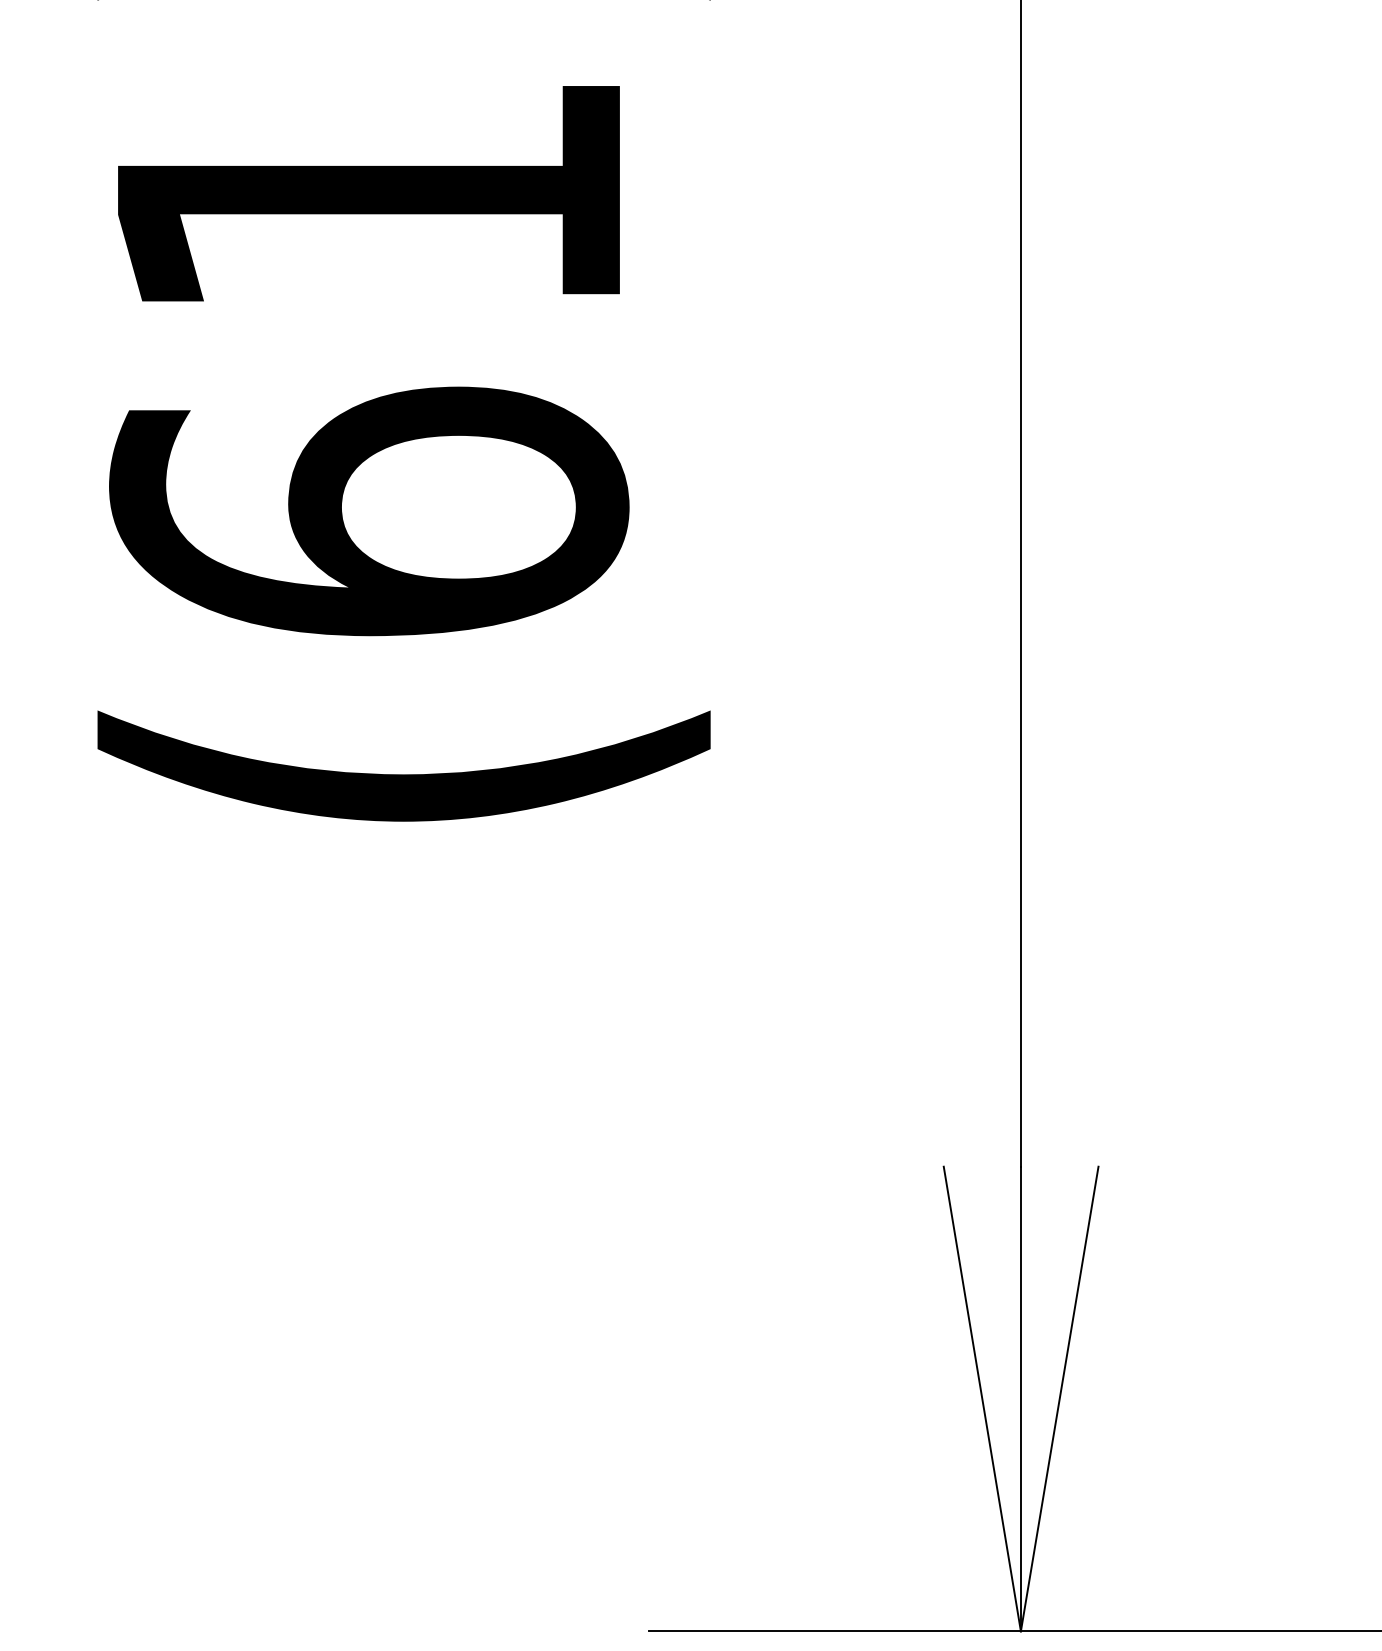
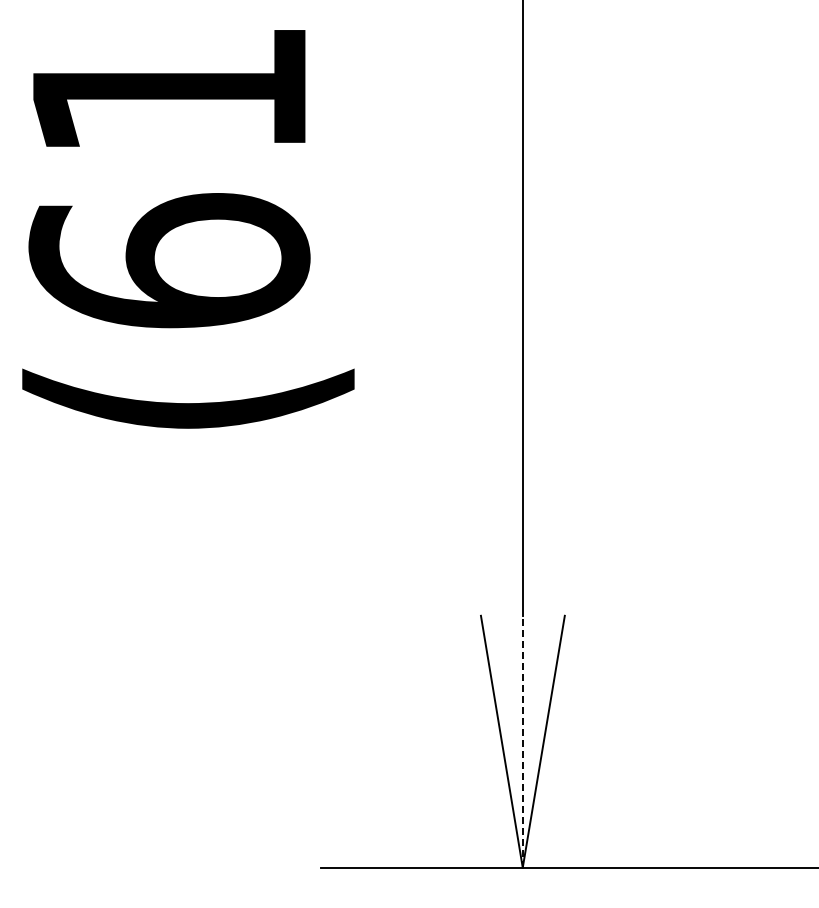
line: (1020, 1398) -> (522, 741), solid -> dashed

